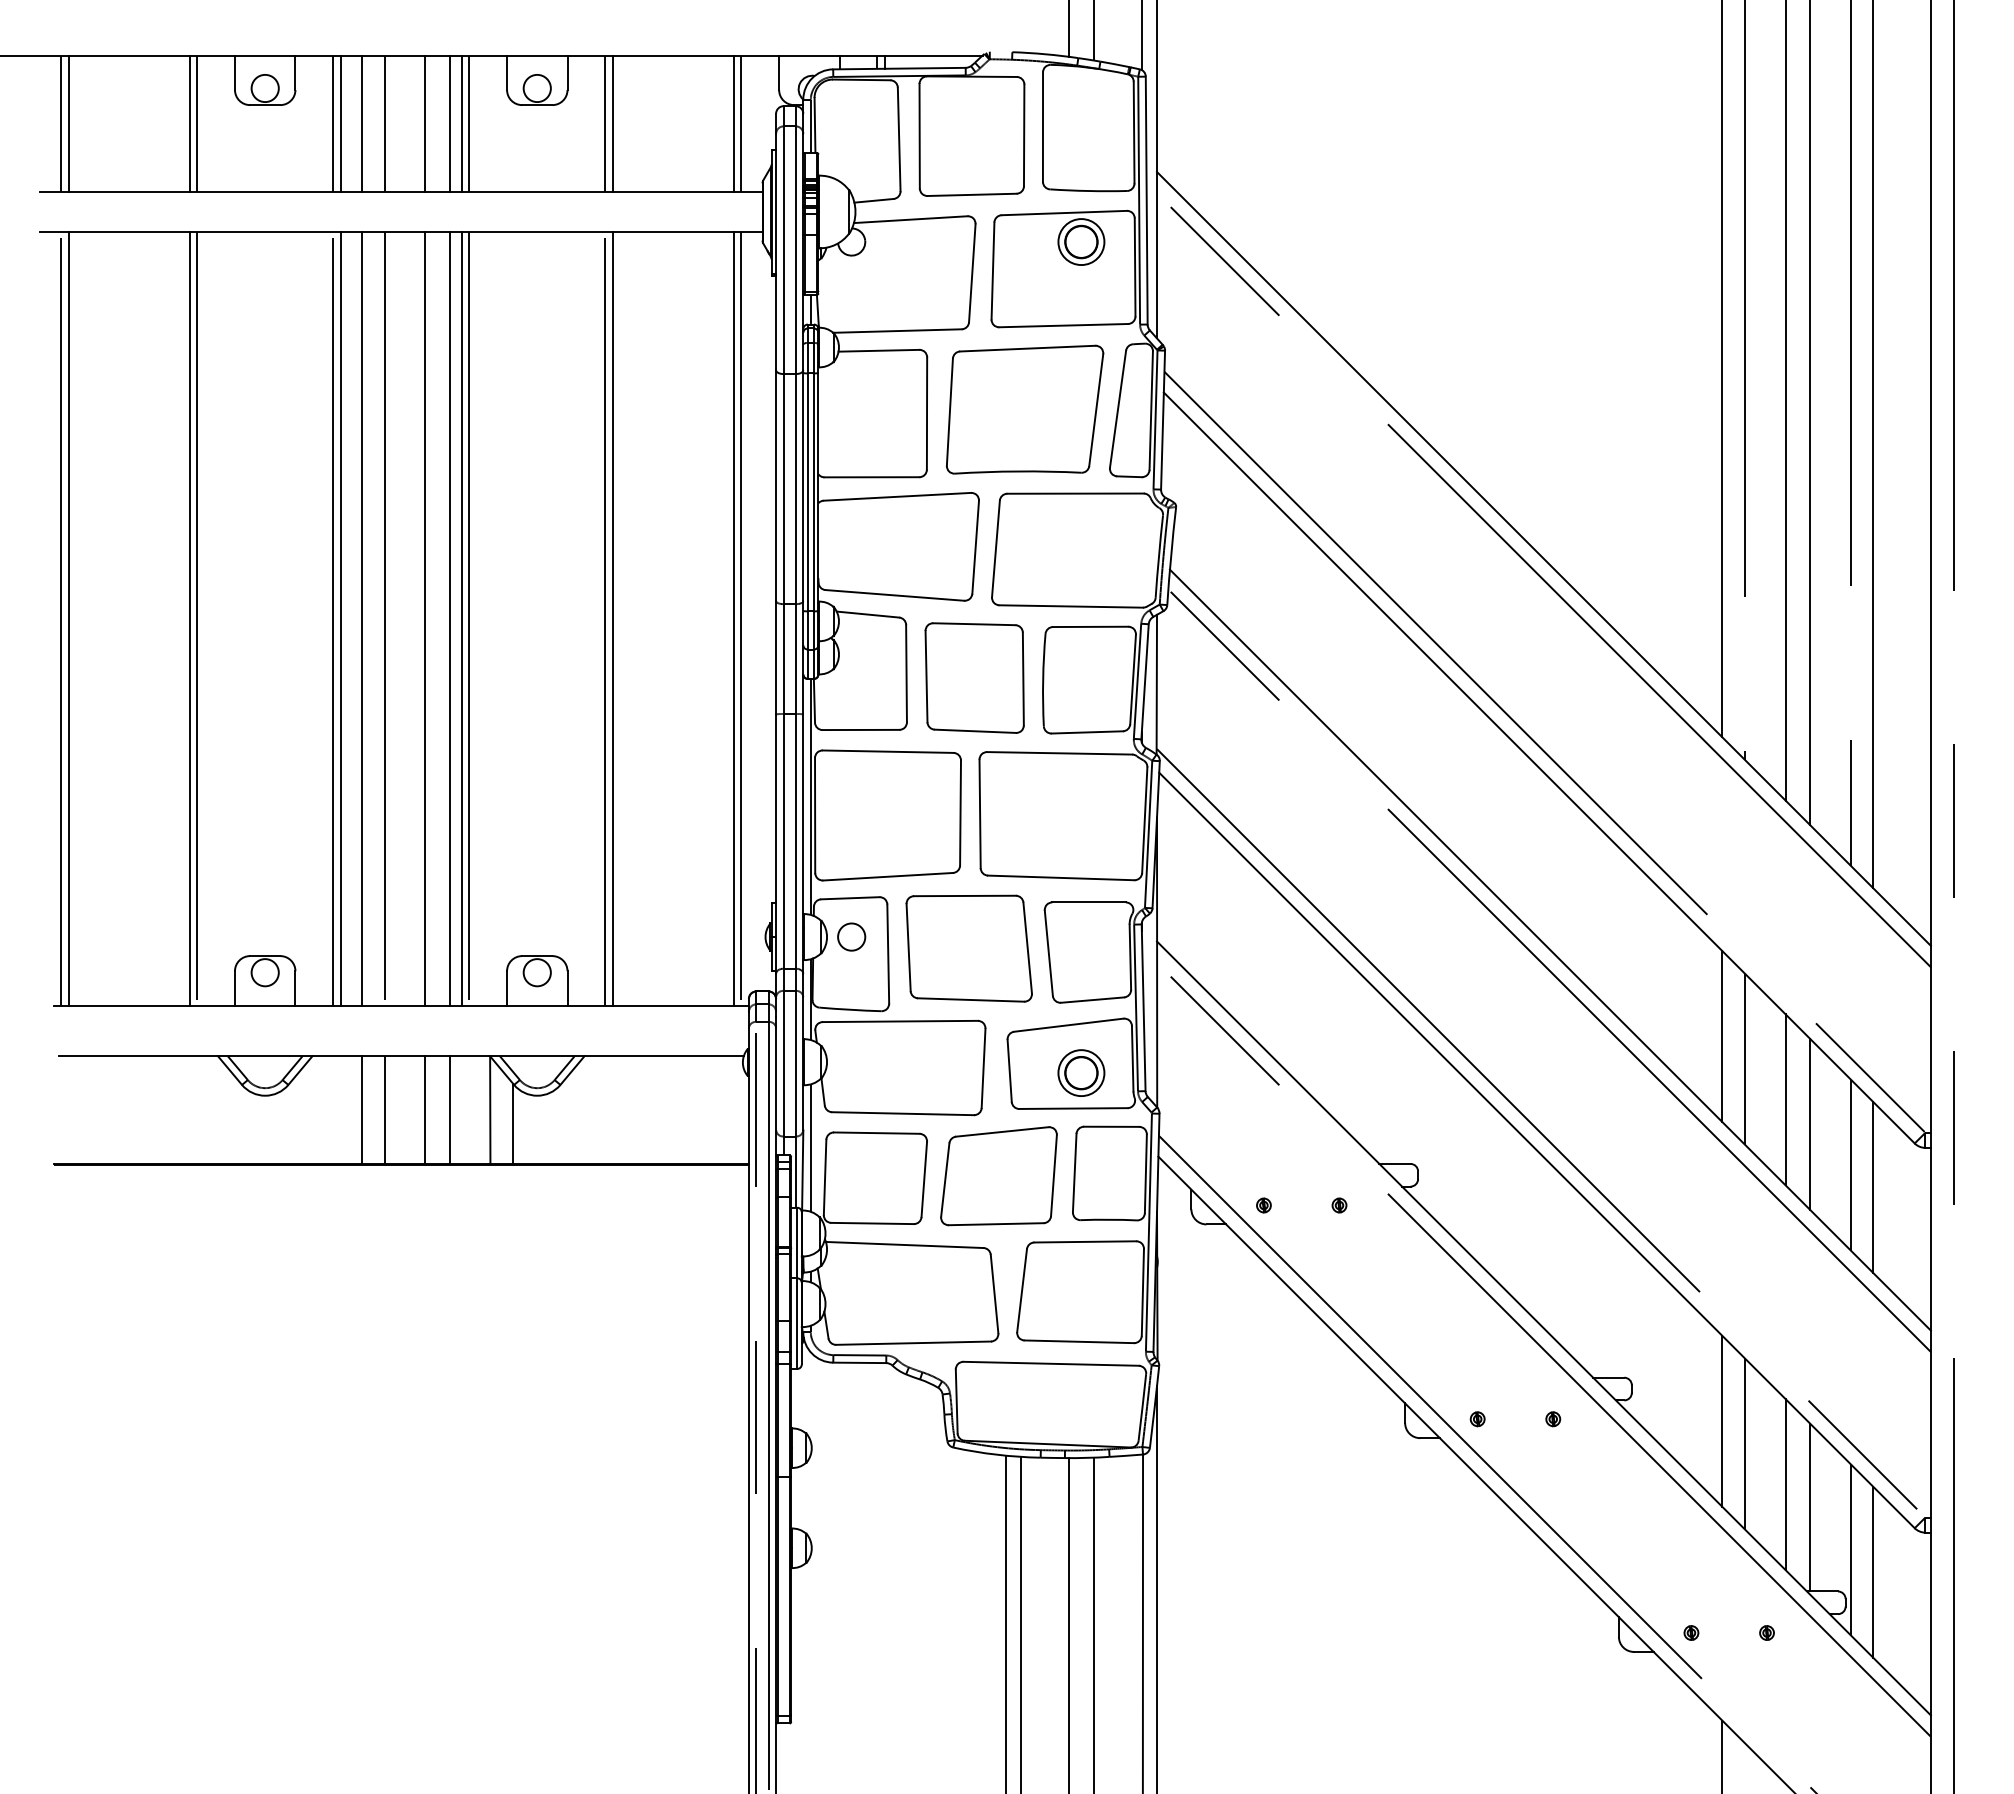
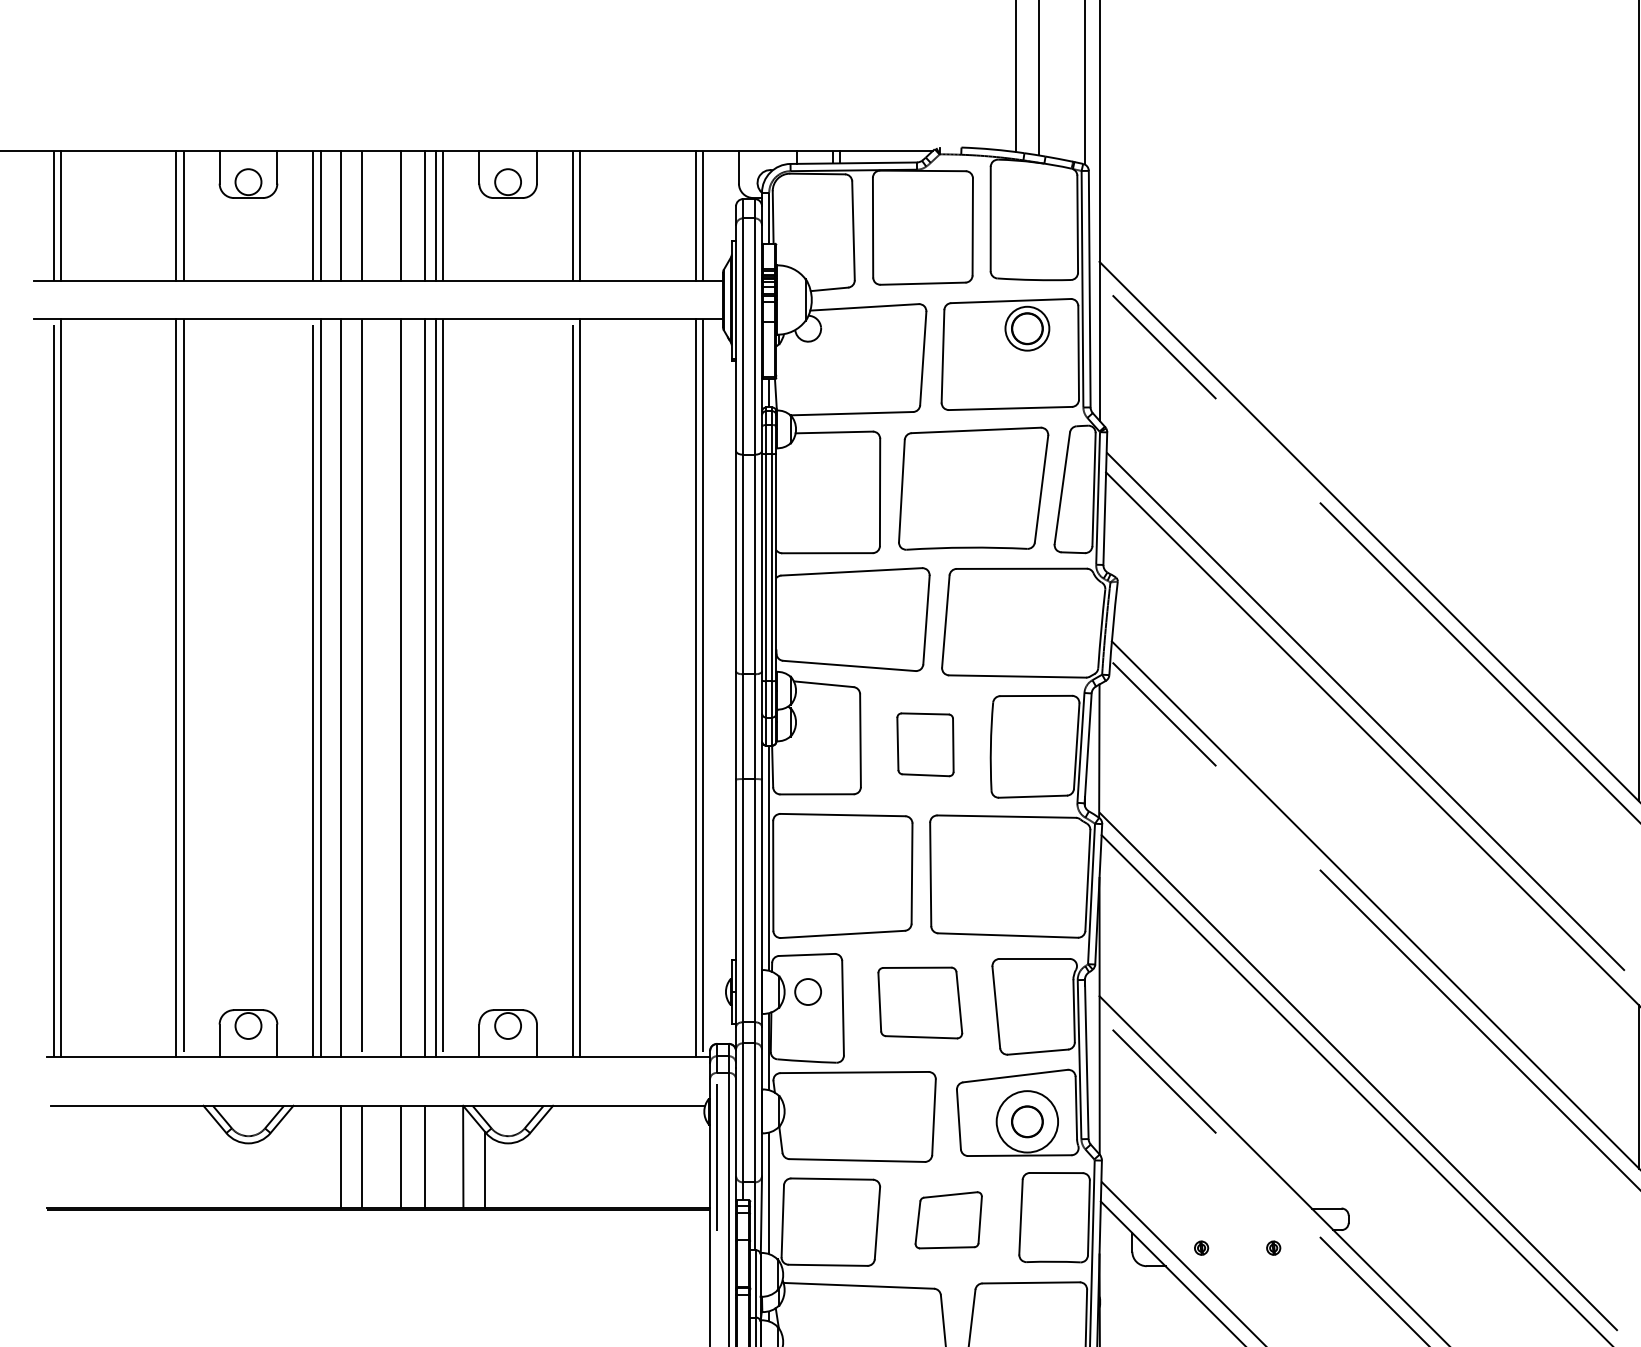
part: (974, 677) -> (925, 744), size x0.6
part: (968, 948) -> (919, 1002), size x0.7
circle: (1081, 1073) -> (1027, 1122), size x1.4
part: (998, 1176) -> (948, 1220), size x0.6

